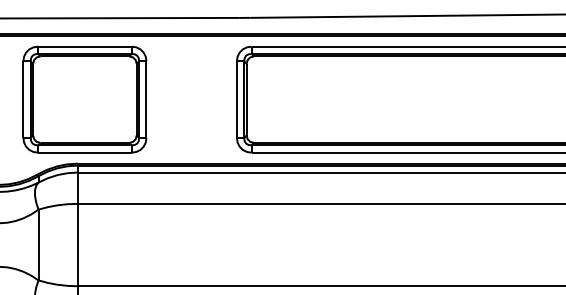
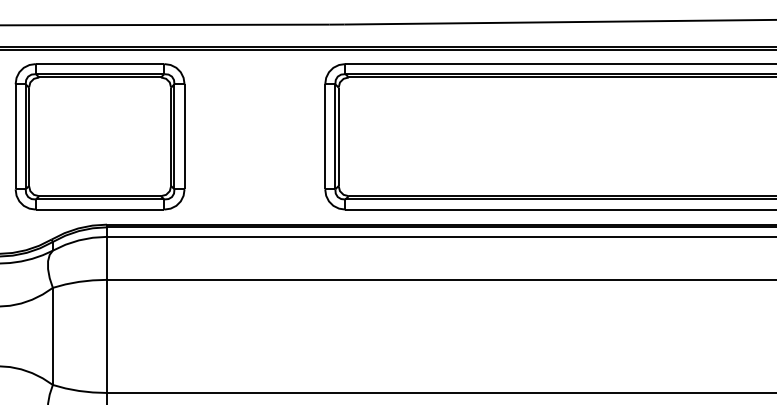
part: (84, 99) -> (99, 136), moved

